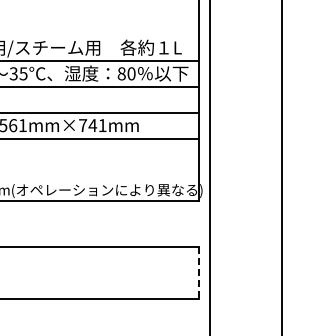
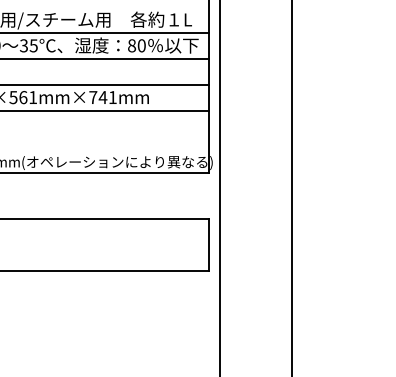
line: (199, 273) -> (209, 245), dashed -> solid

